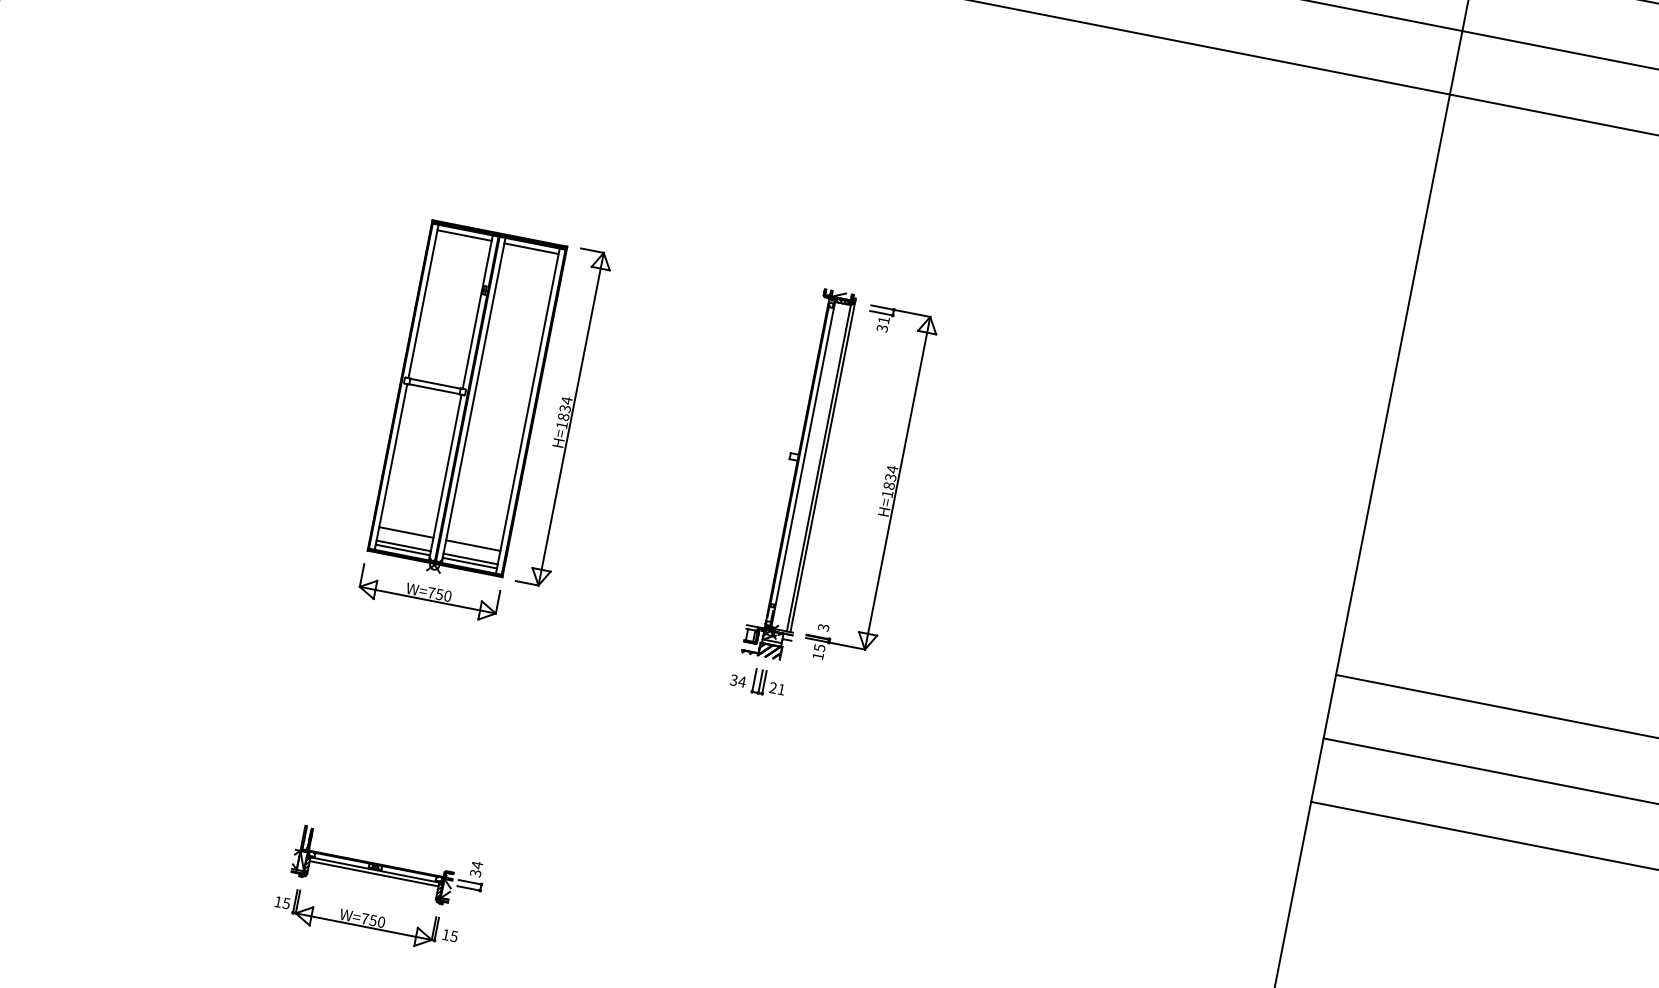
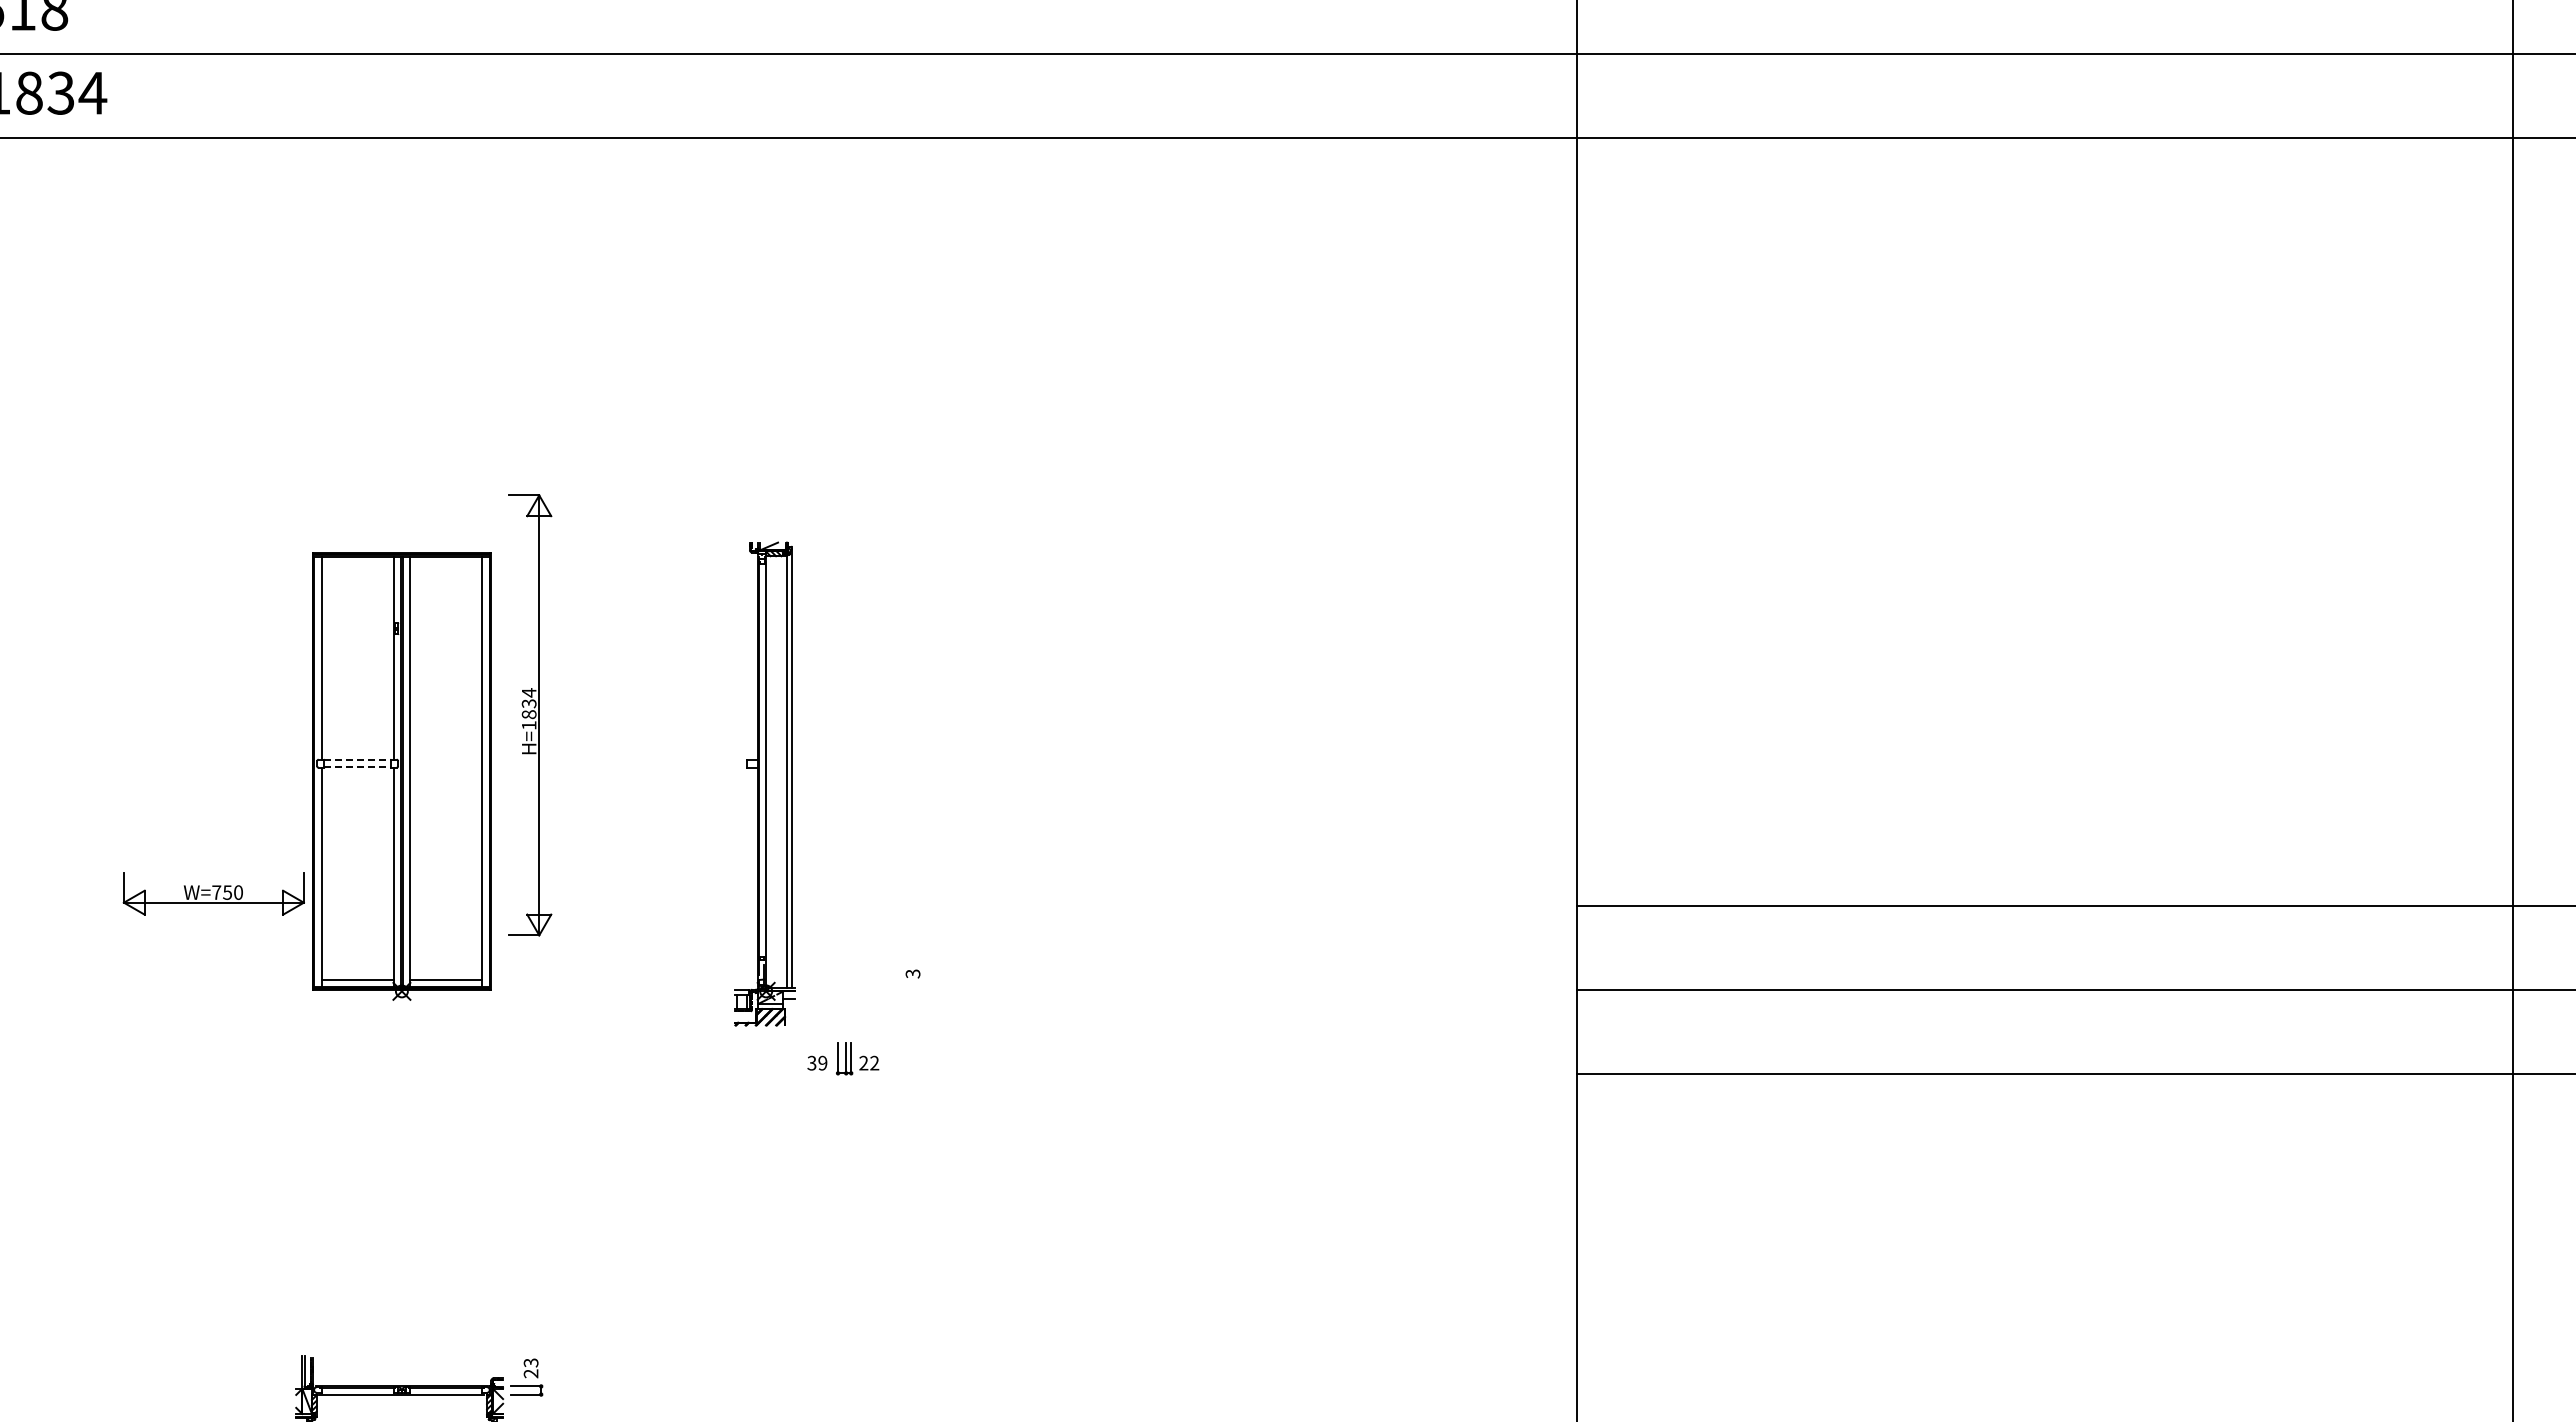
line: (464, 235) -> (357, 564), removed
line: (531, 249) -> (446, 564), removed
line: (436, 384) -> (358, 760), solid -> dashed
line: (435, 389) -> (358, 767), solid -> dashed
part: (564, 417) -> (530, 715), moved
part: (800, 473) -> (764, 783), moved
part: (883, 485) -> (953, 777), removed
line: (406, 532) -> (357, 956), removed
line: (403, 545) -> (357, 974), removed
line: (473, 545) -> (446, 956), removed
line: (470, 559) -> (446, 974), removed
part: (428, 593) -> (213, 893), moved
text: (742, 681) -> (822, 1062), 34 -> 39
text: (781, 689) -> (874, 1062), 21 -> 22
text: (475, 869) -> (530, 1368), 34 -> 23
line: (373, 873) -> (401, 1399), removed

